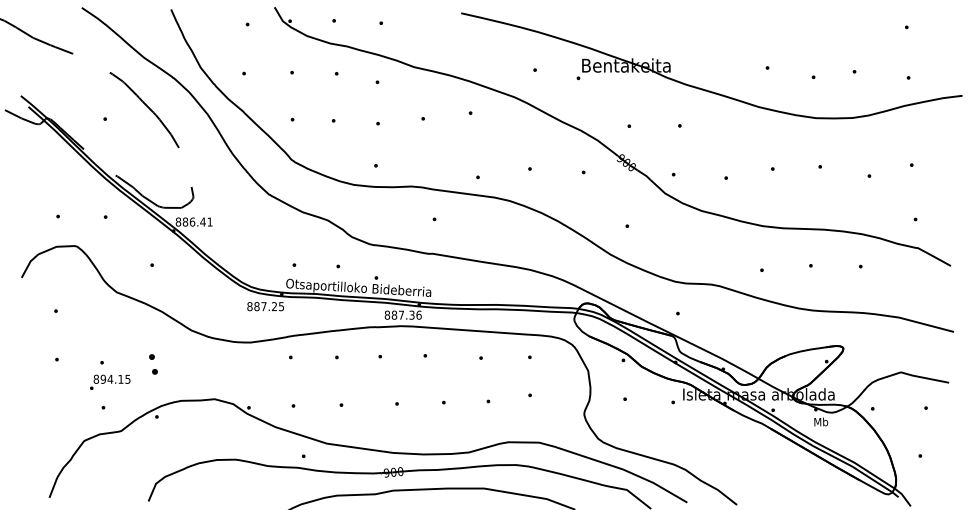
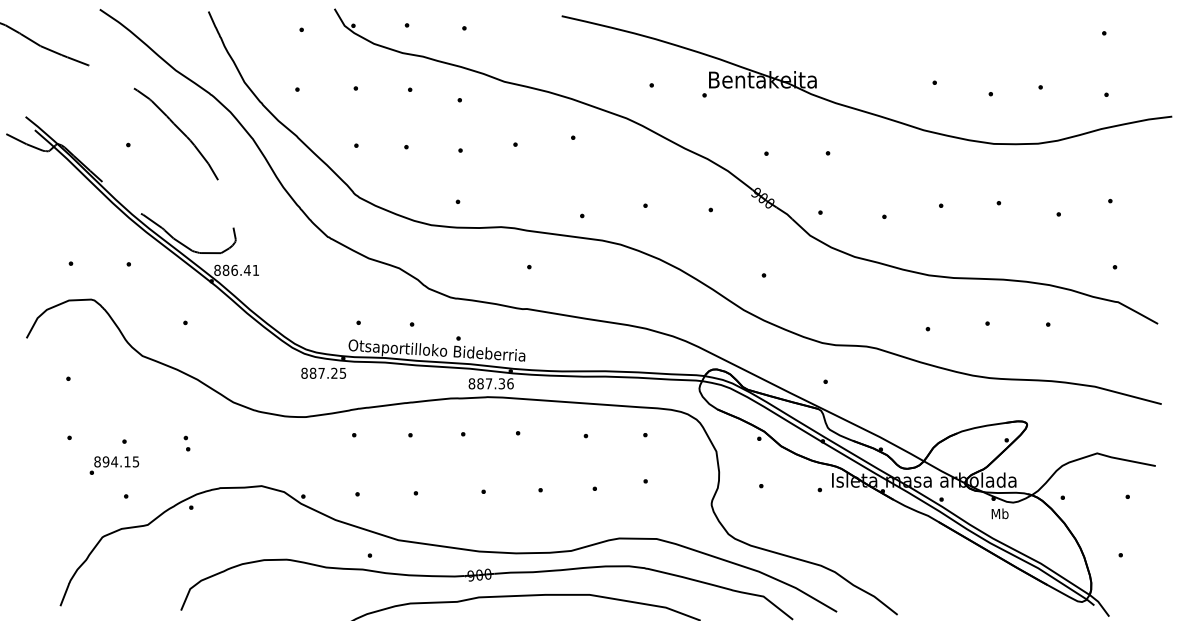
part: (152, 364) -> (186, 443), size x0.62
text: (110, 382) -> (114, 465), moved

